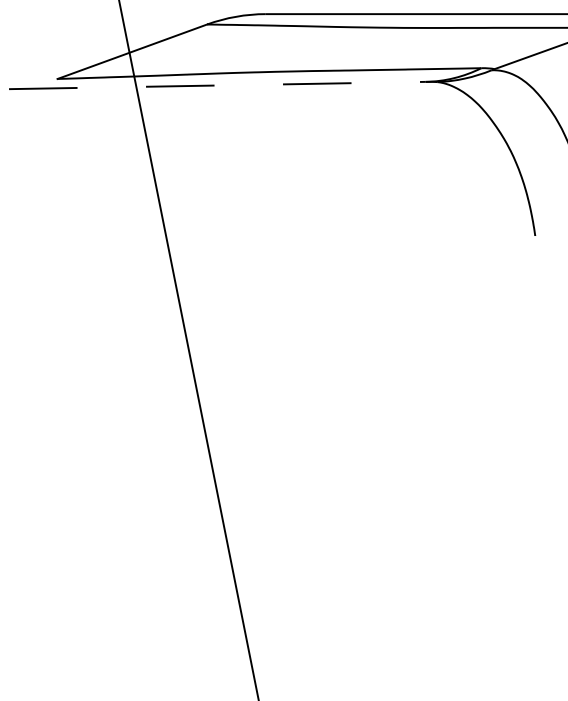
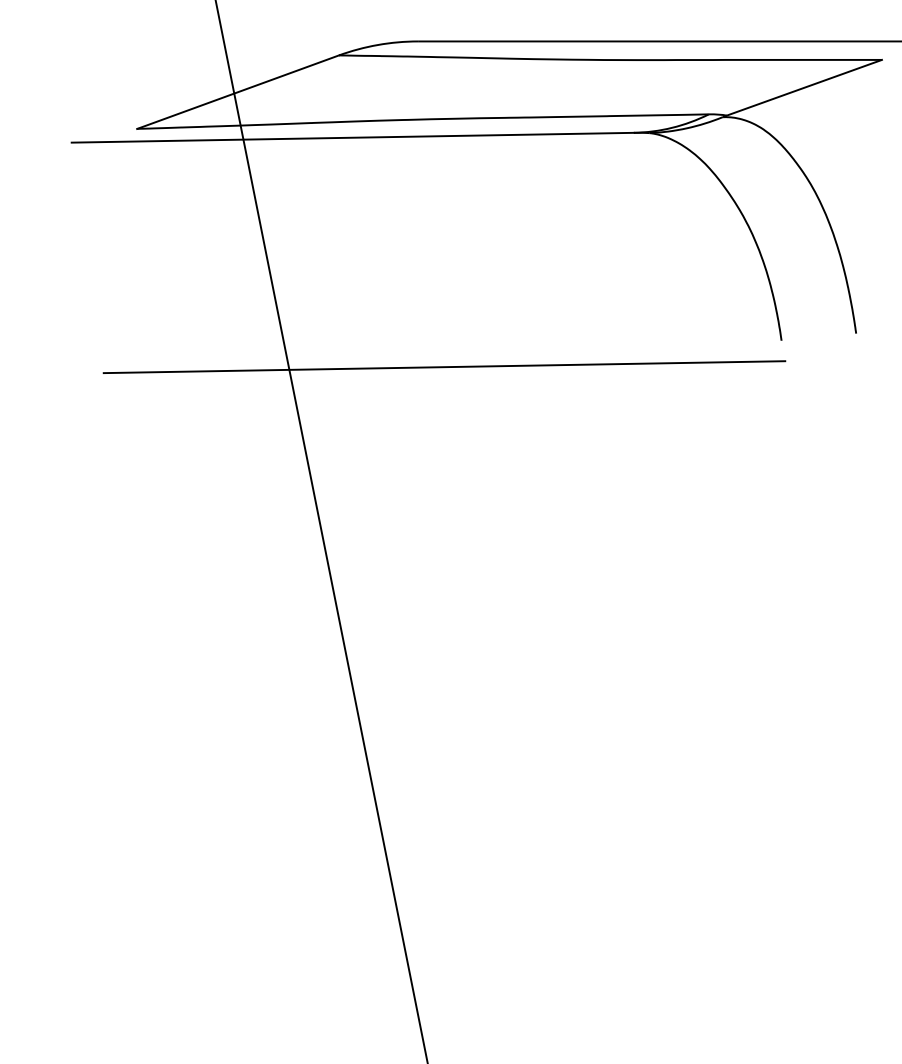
line: (217, 85) -> (353, 137), dashed -> solid
line: (285, 255) -> (444, 367), added

